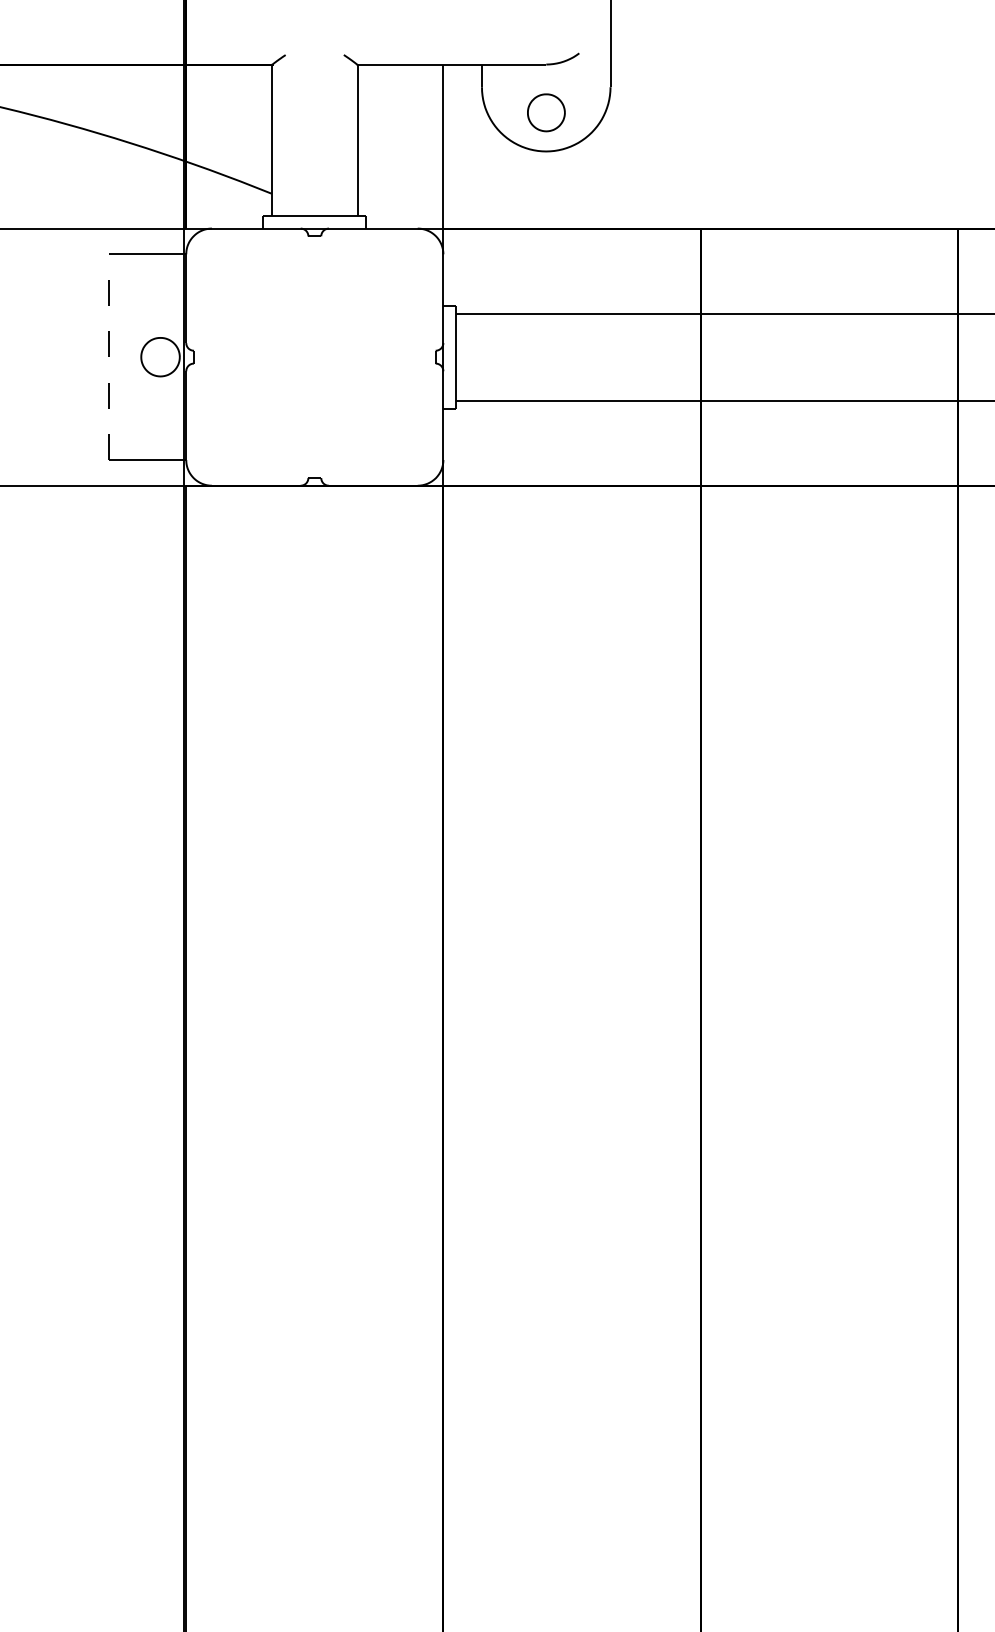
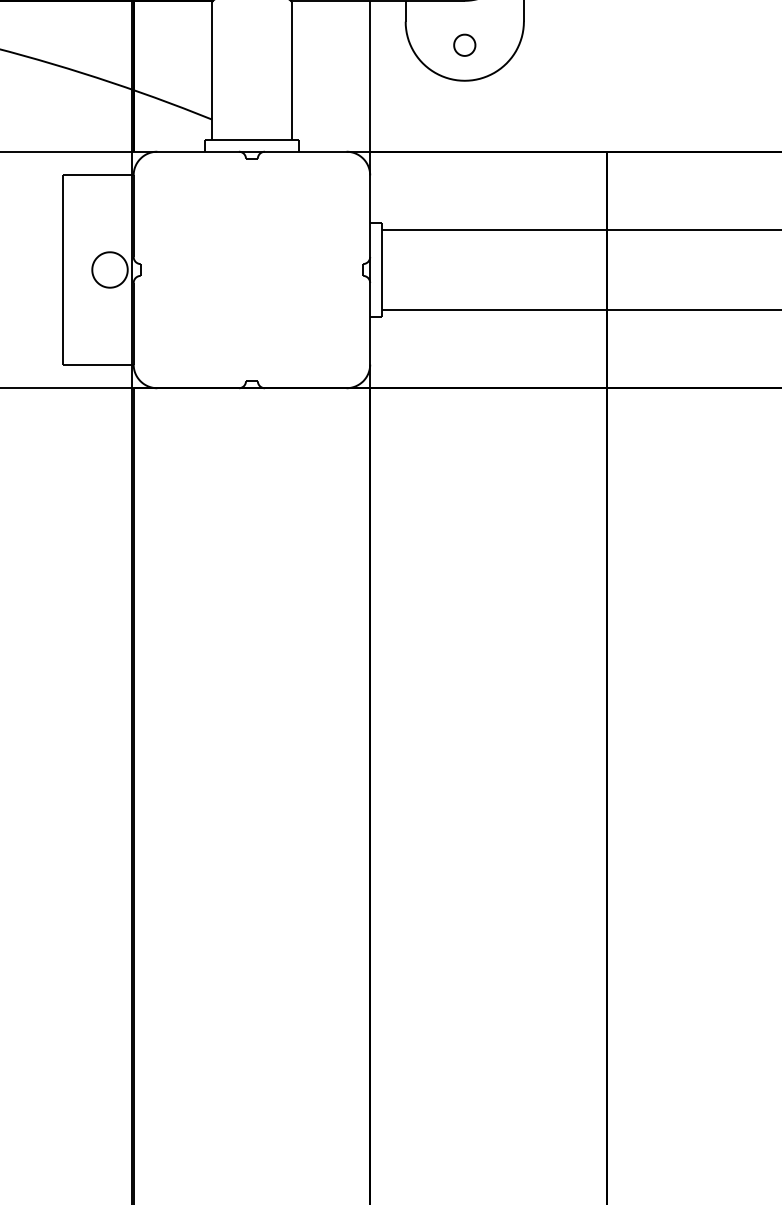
part: (545, 112) -> (464, 44), size x0.62
line: (109, 357) -> (63, 270), dashed -> solid

